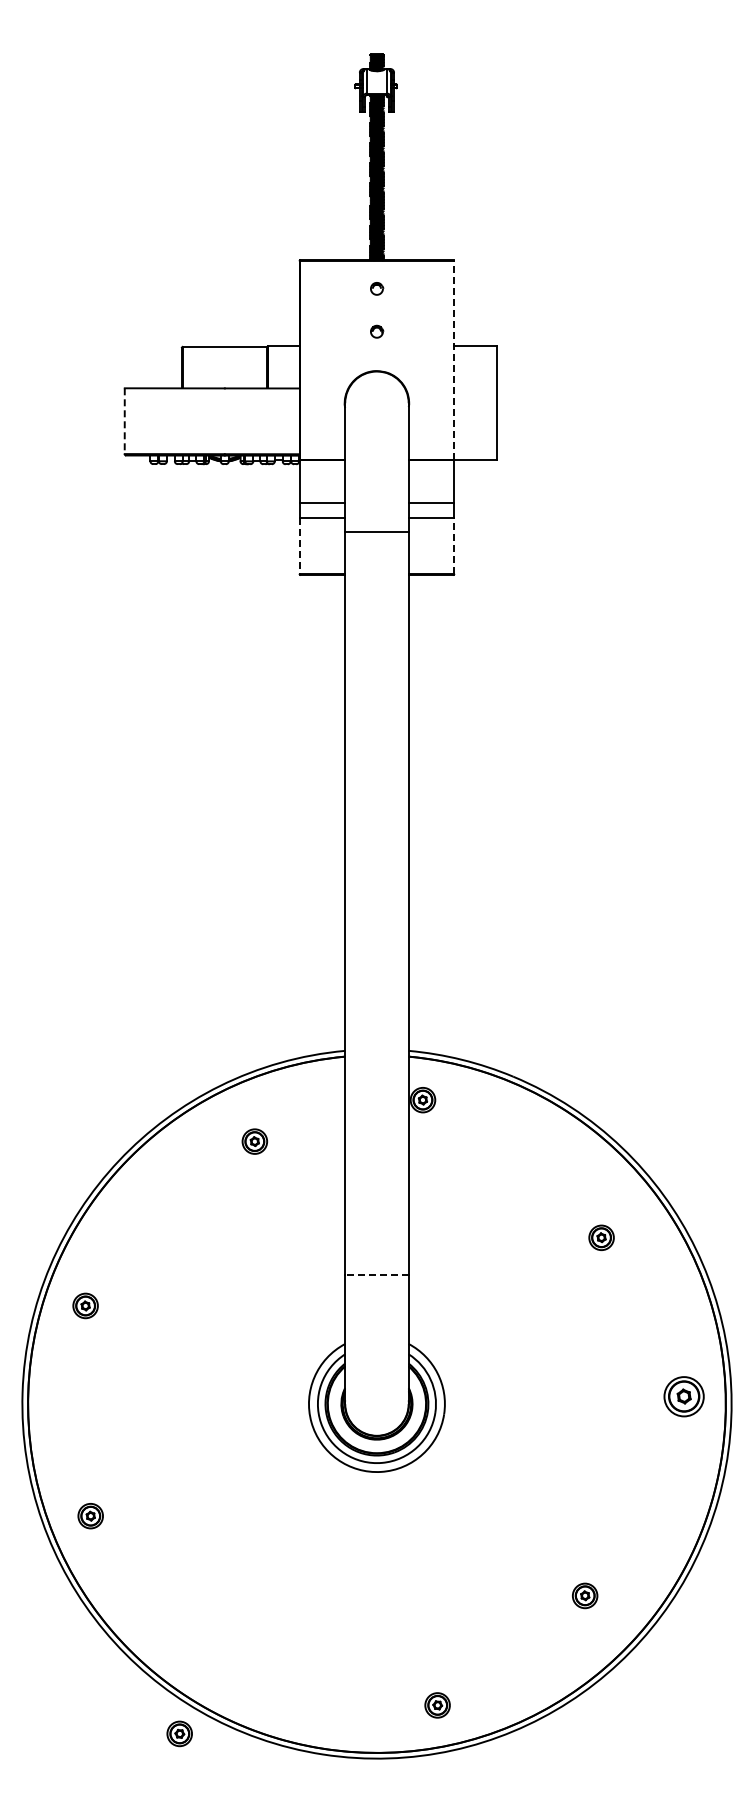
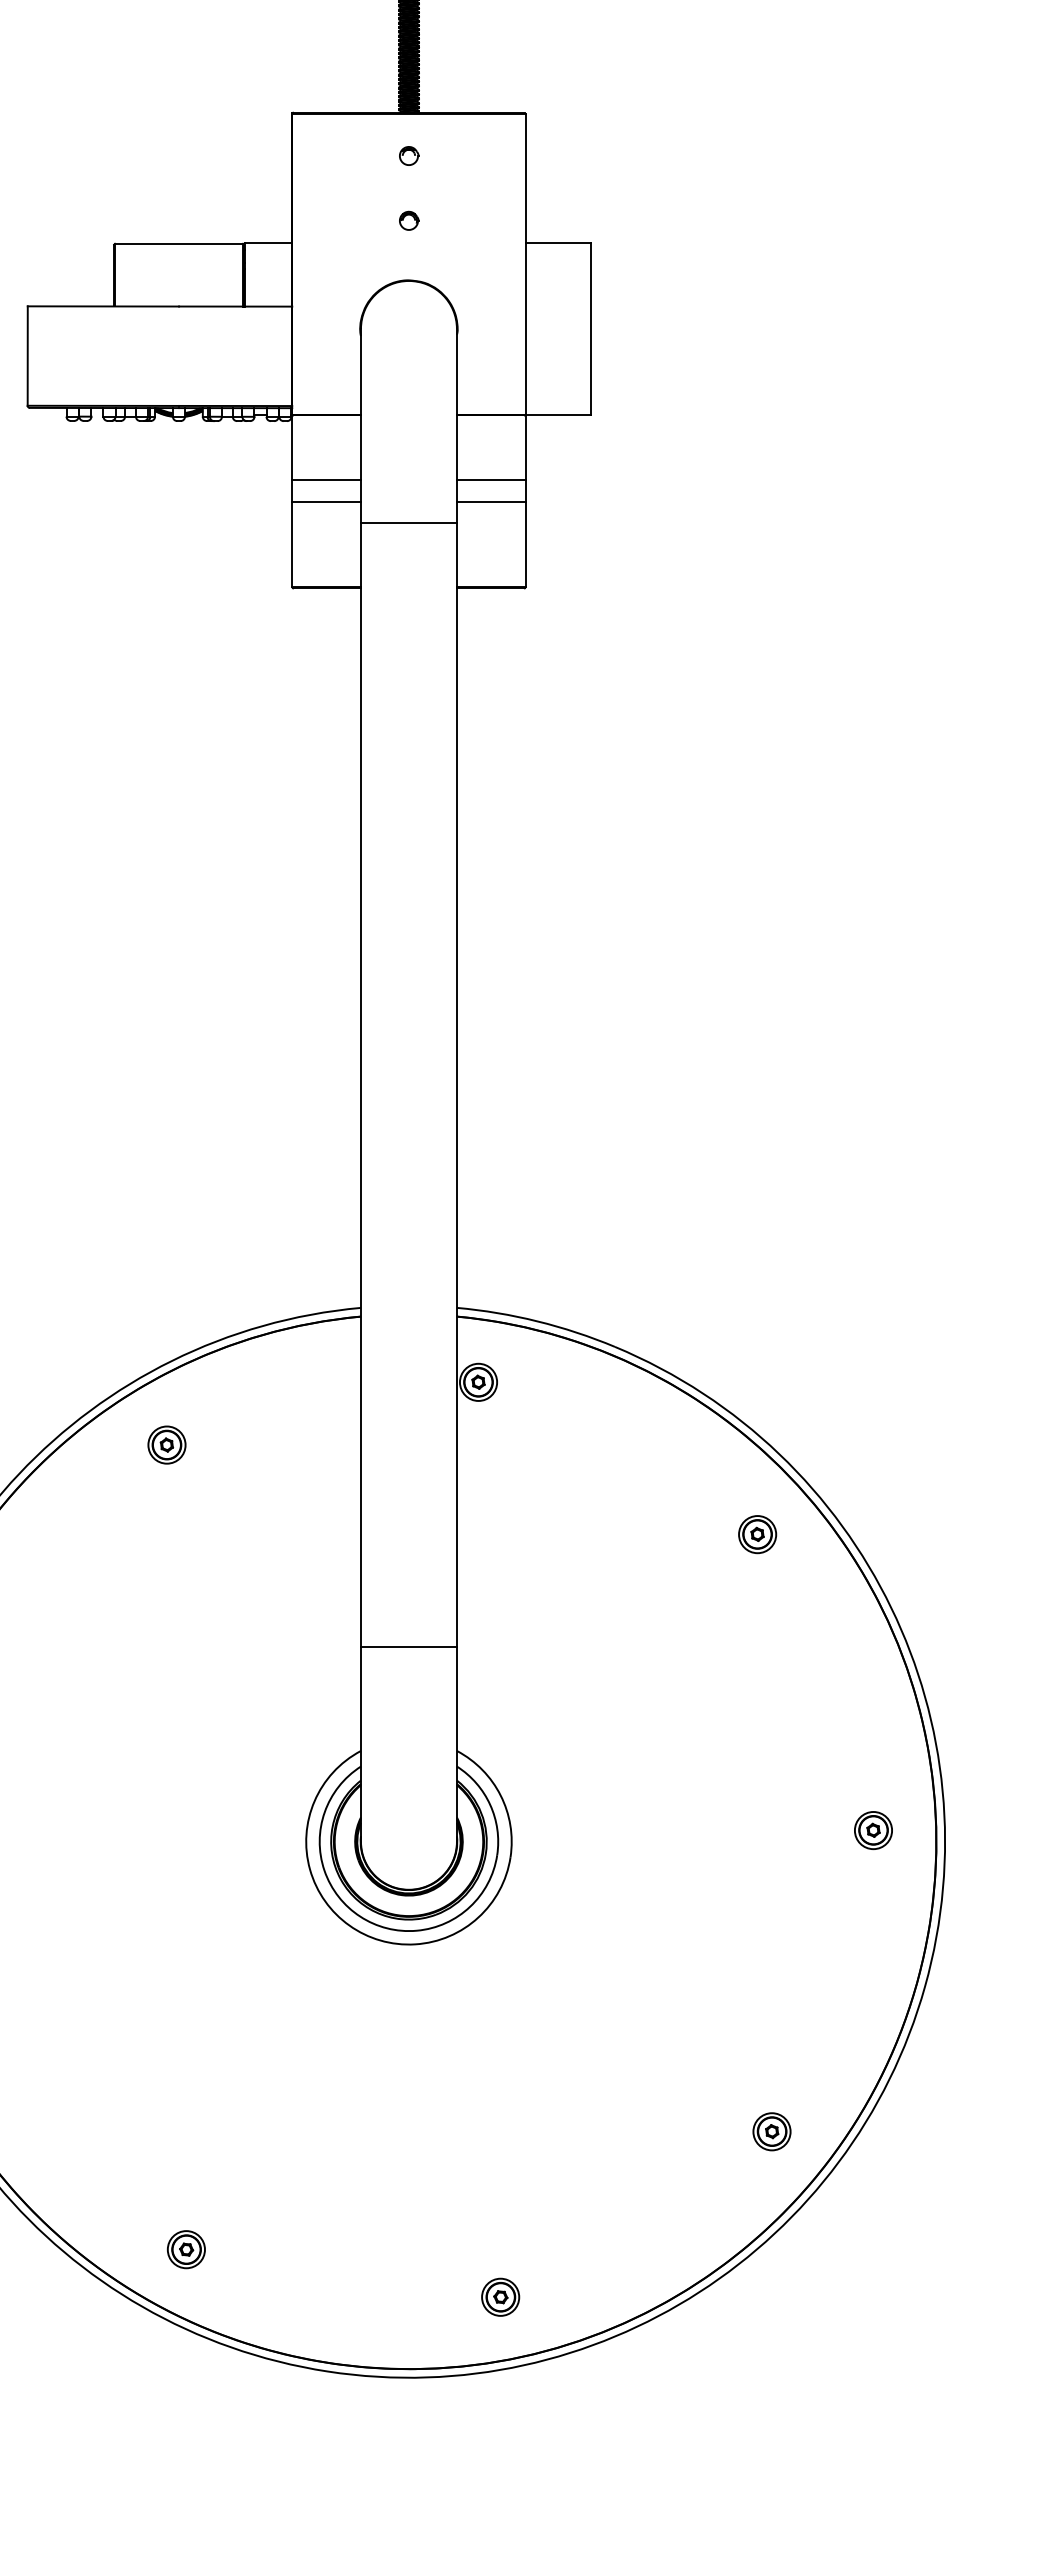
line: (454, 360) -> (526, 264), dashed -> solid
line: (124, 421) -> (27, 356), dashed -> solid
line: (454, 545) -> (526, 543), dashed -> solid
line: (299, 546) -> (291, 545), dashed -> solid
part: (254, 1141) -> (166, 1444), moved
part: (601, 1237) -> (757, 1534), moved
line: (376, 1275) -> (408, 1647), dashed -> solid
part: (684, 1396) -> (873, 1830), size x0.62
part: (585, 1595) -> (772, 2131), moved
part: (179, 1733) -> (186, 2249), moved

